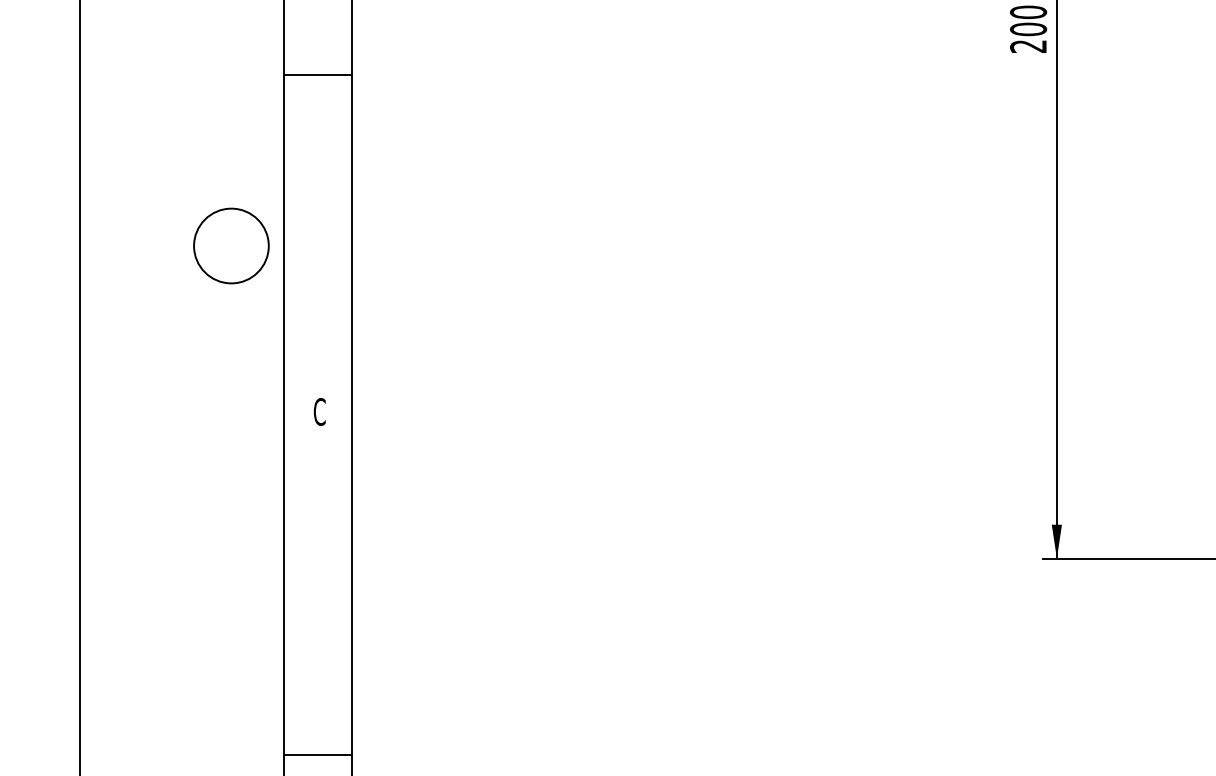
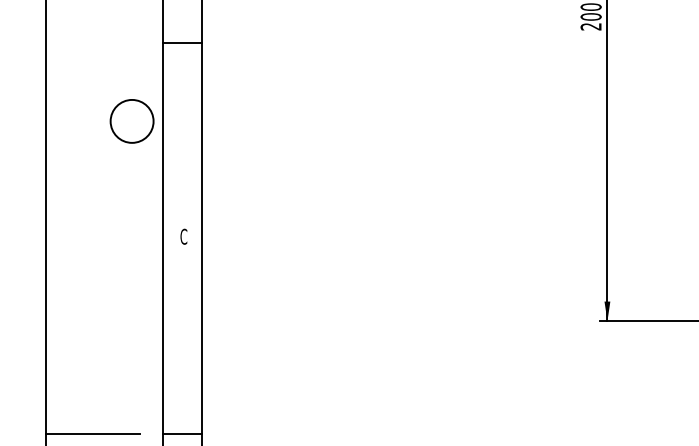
circle: (230, 246) -> (131, 121), moved
line: (160, 754) -> (92, 433), added

